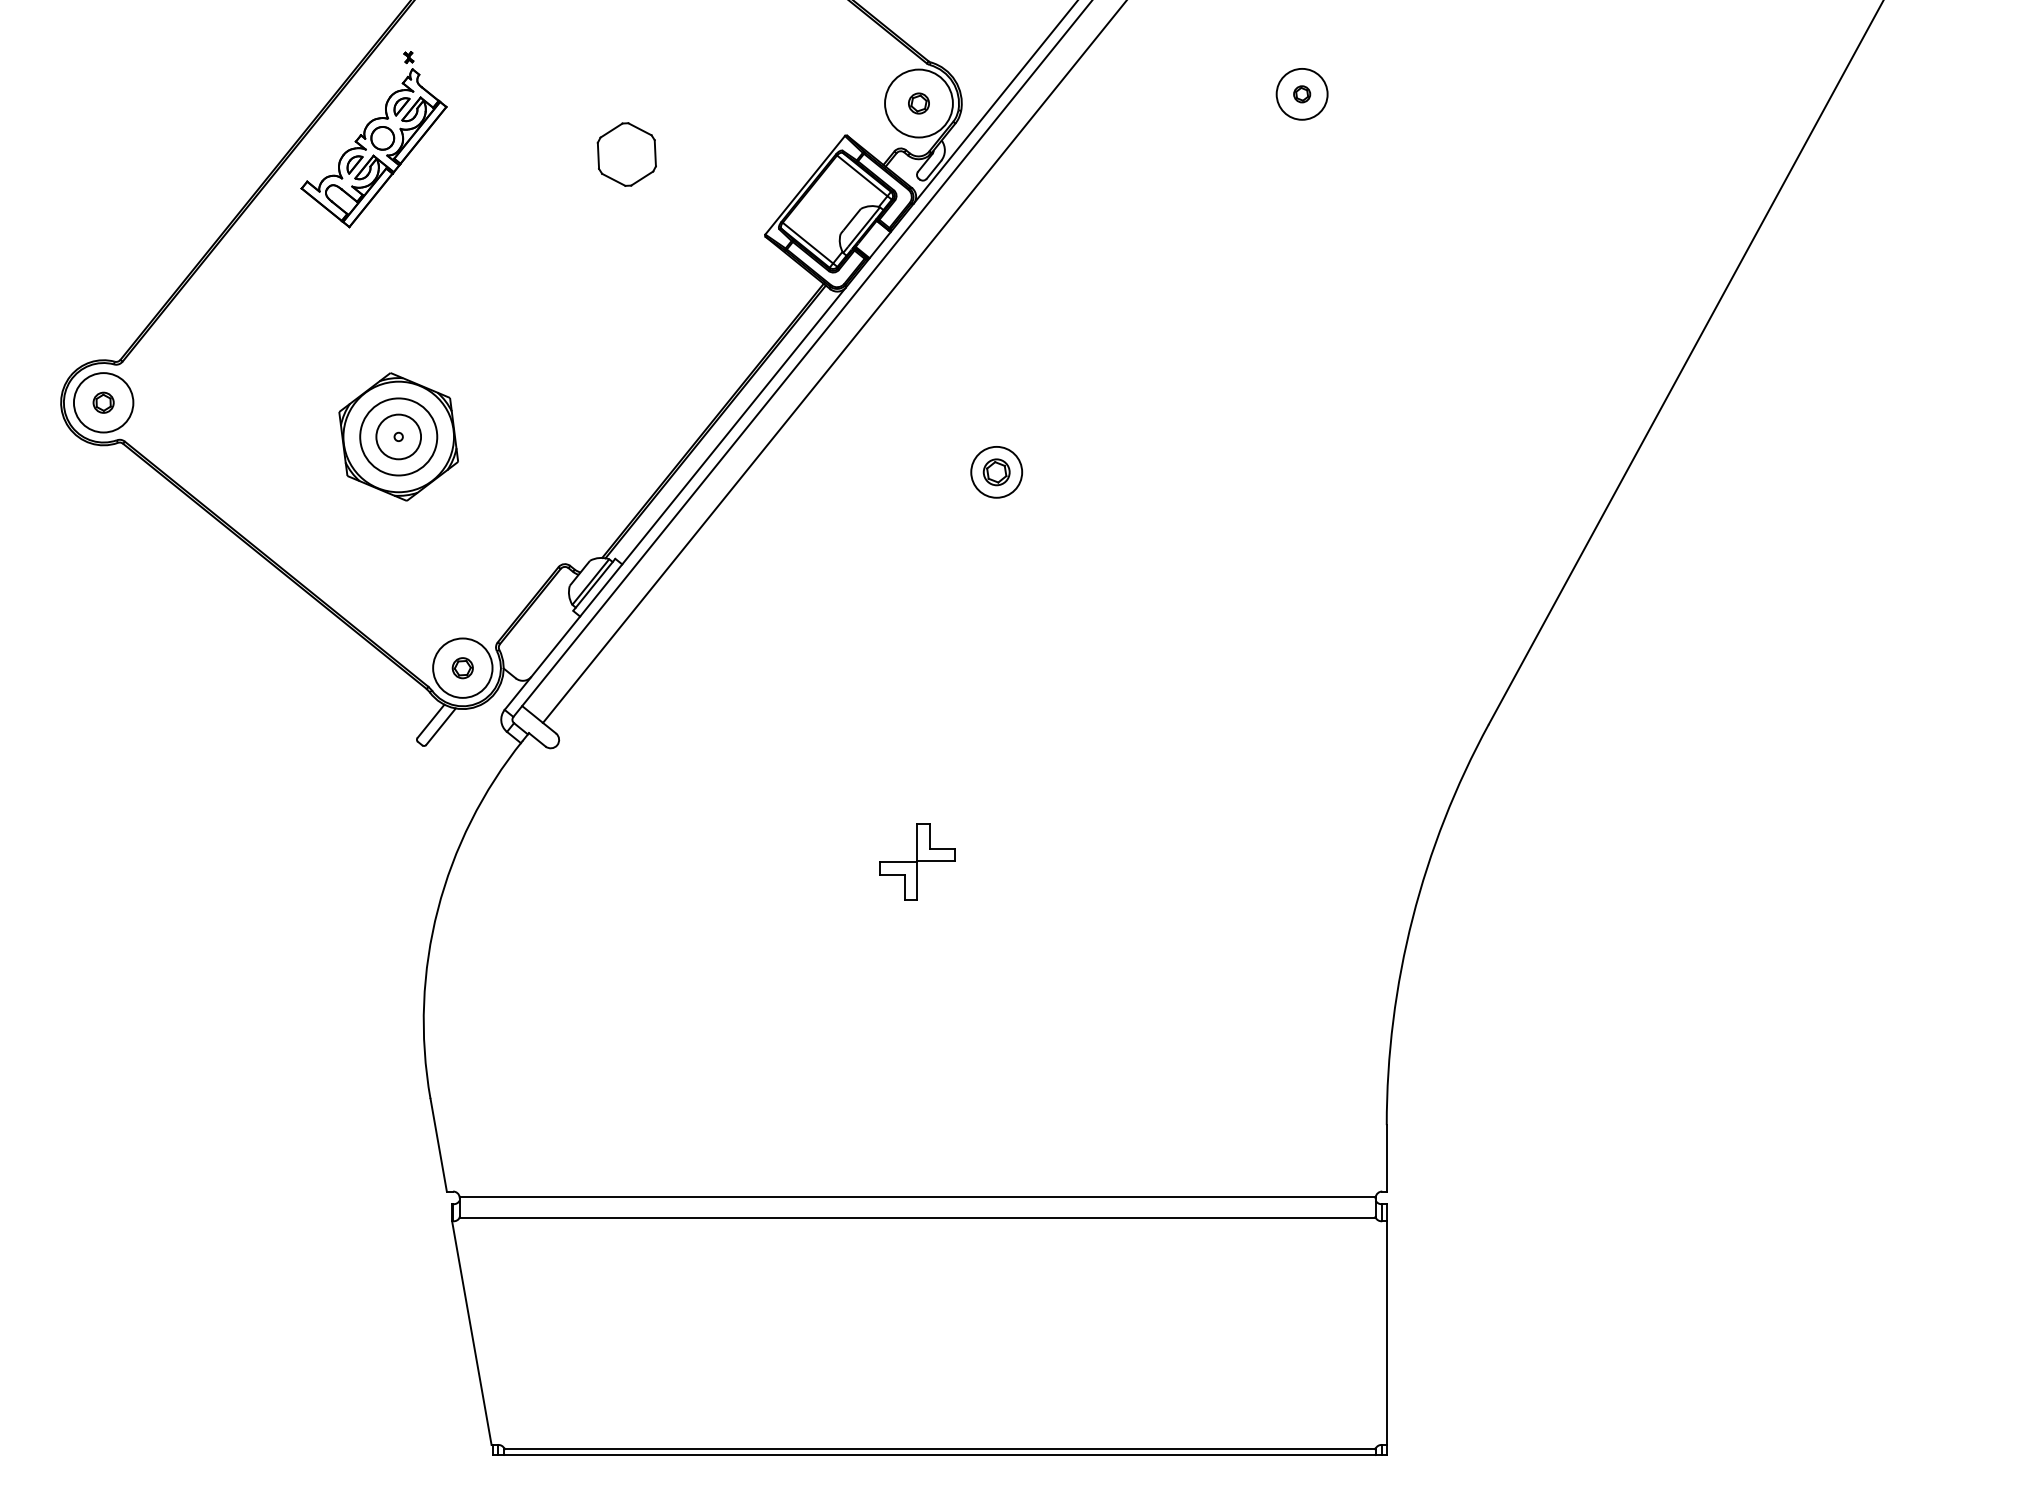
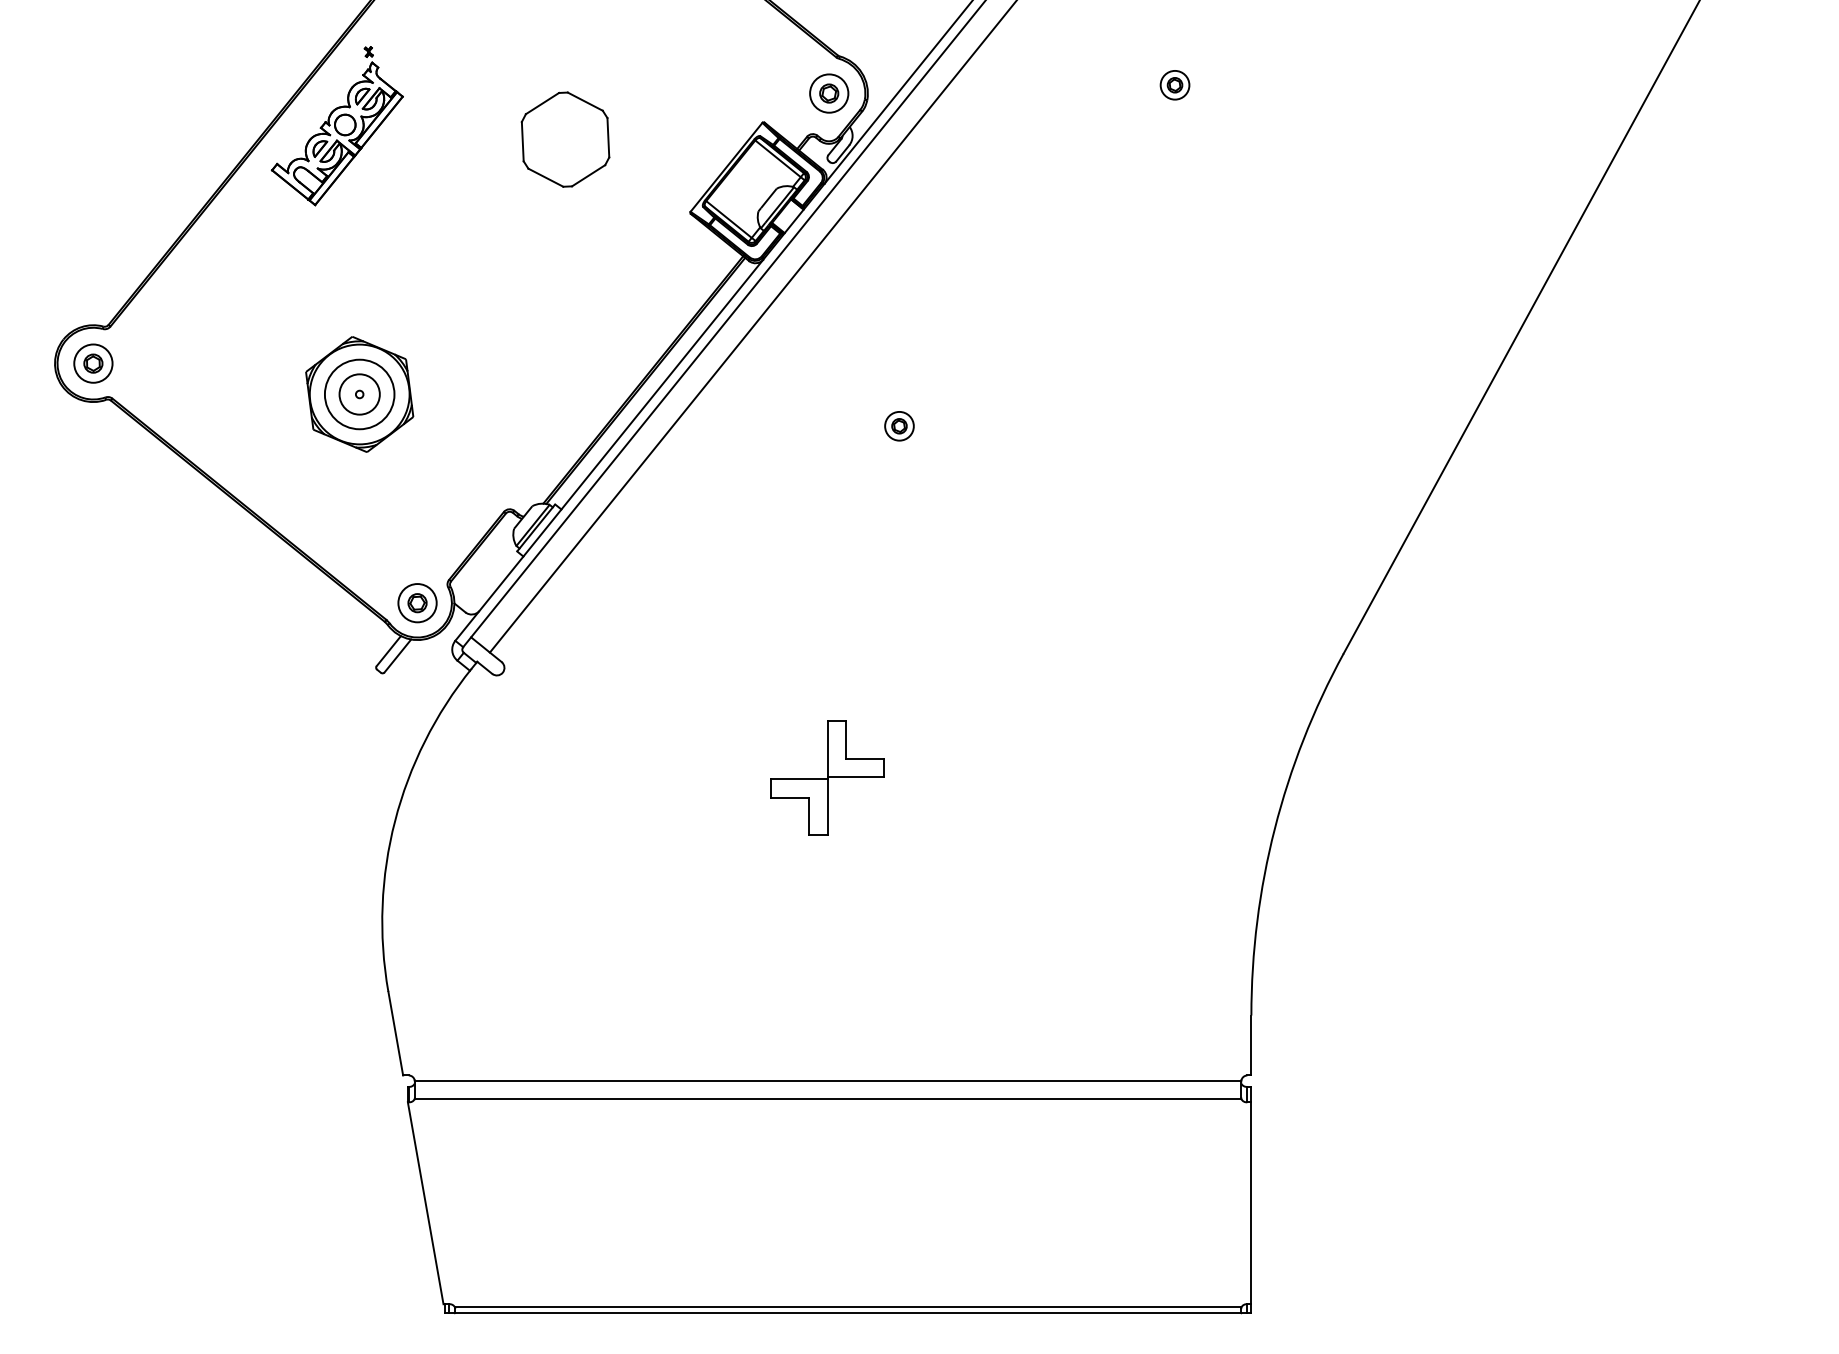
circle: (1302, 94) -> (1175, 85), size x0.62
circle: (918, 103) -> (828, 93), size x0.62
part: (626, 154) -> (565, 139), size x1.67
circle: (103, 402) -> (93, 363), size x0.71
part: (996, 471) -> (899, 425), size x0.62
circle: (462, 667) -> (417, 602), size x0.71
part: (917, 861) -> (827, 777), size x1.67

